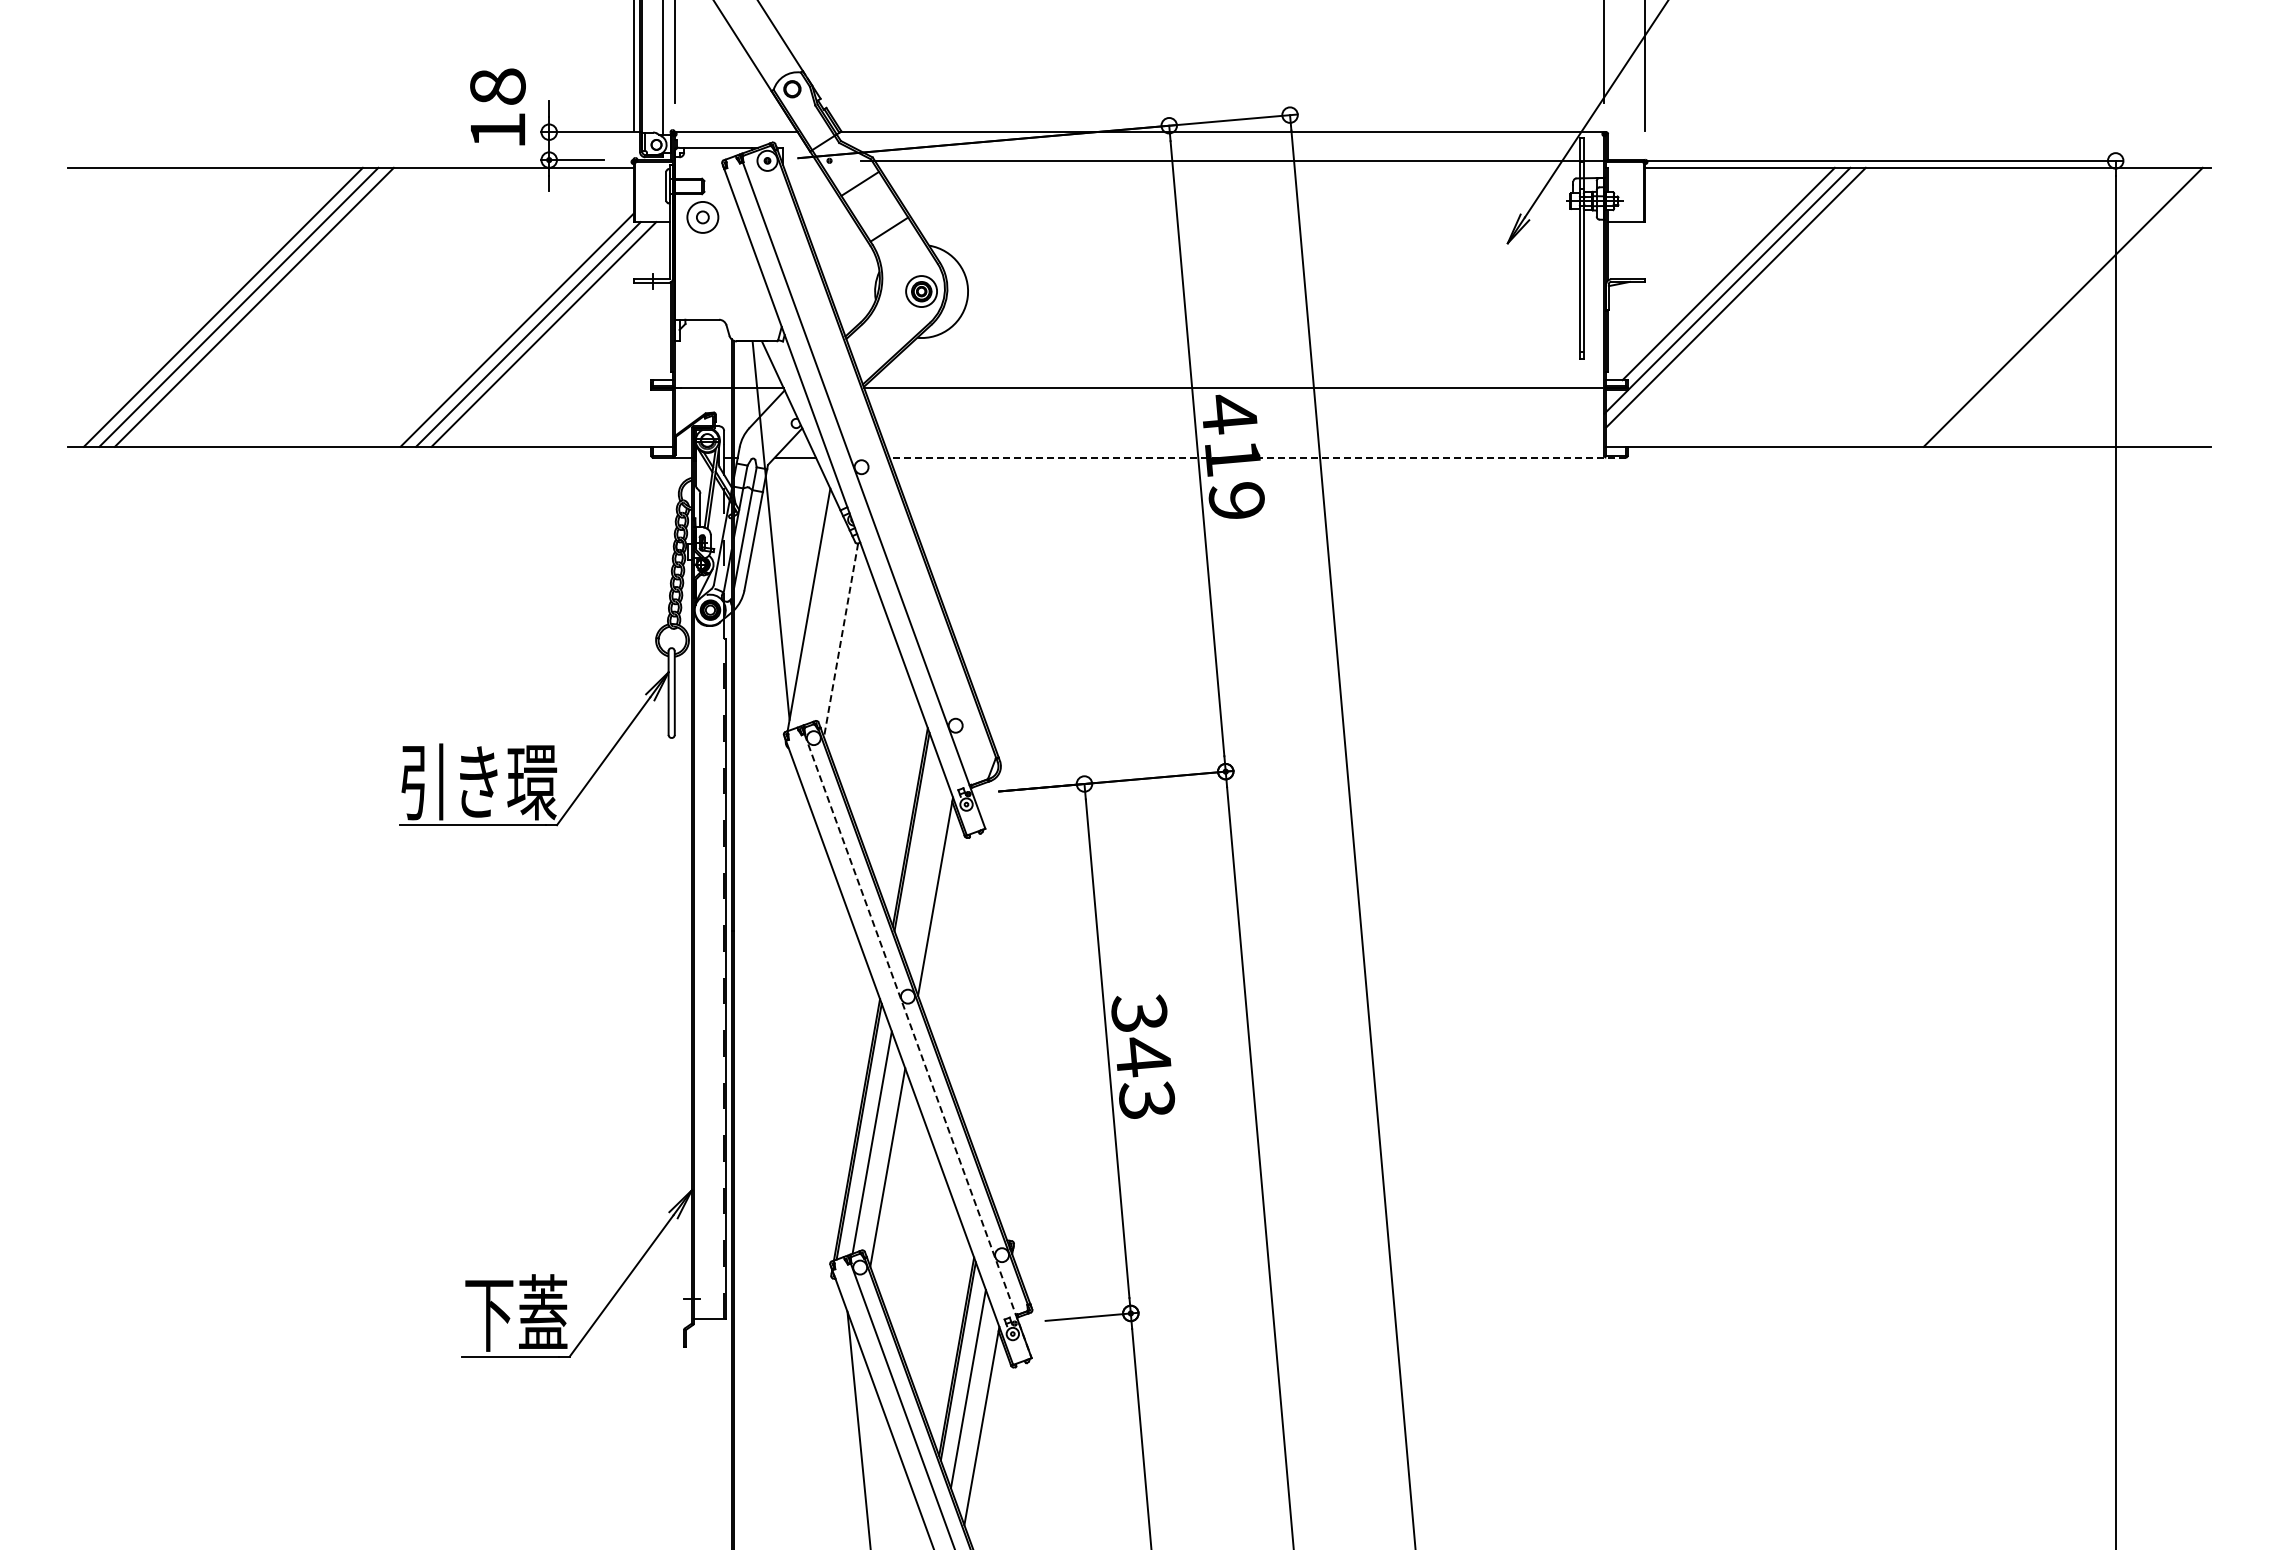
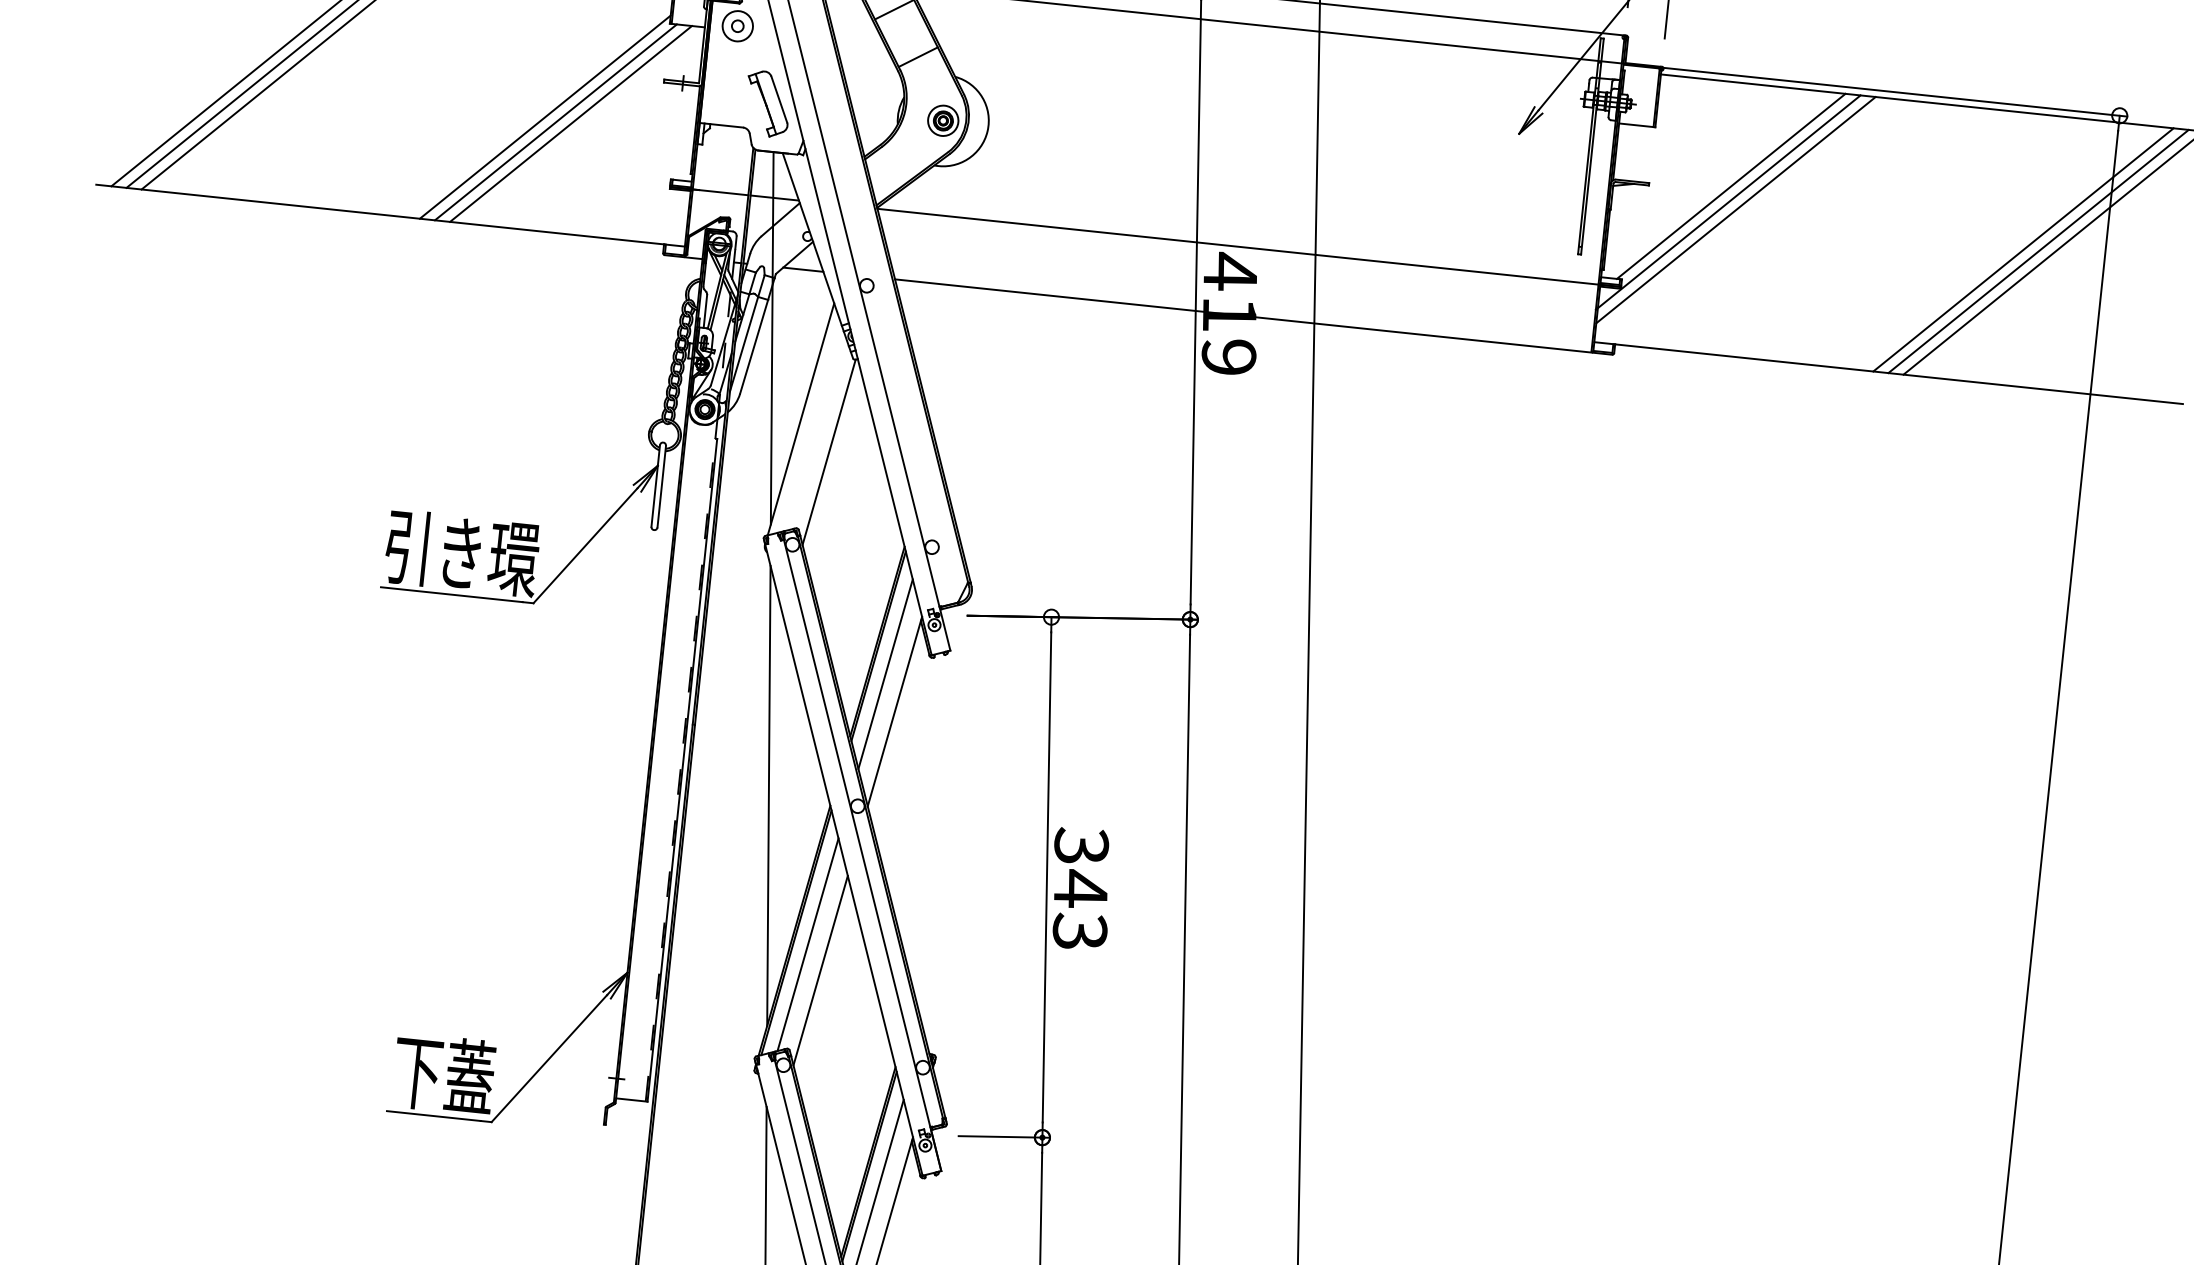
part: (741, 293) -> (767, 104), added
line: (2031, 306) -> (2022, 249), added
line: (2047, 306) -> (2038, 250), added
line: (1257, 457) -> (1253, 316), dashed -> solid
line: (841, 640) -> (829, 452), dashed -> solid
line: (921, 859) -> (885, 674), added
line: (816, 995) -> (768, 795), added
line: (918, 1046) -> (862, 855), dashed -> solid

